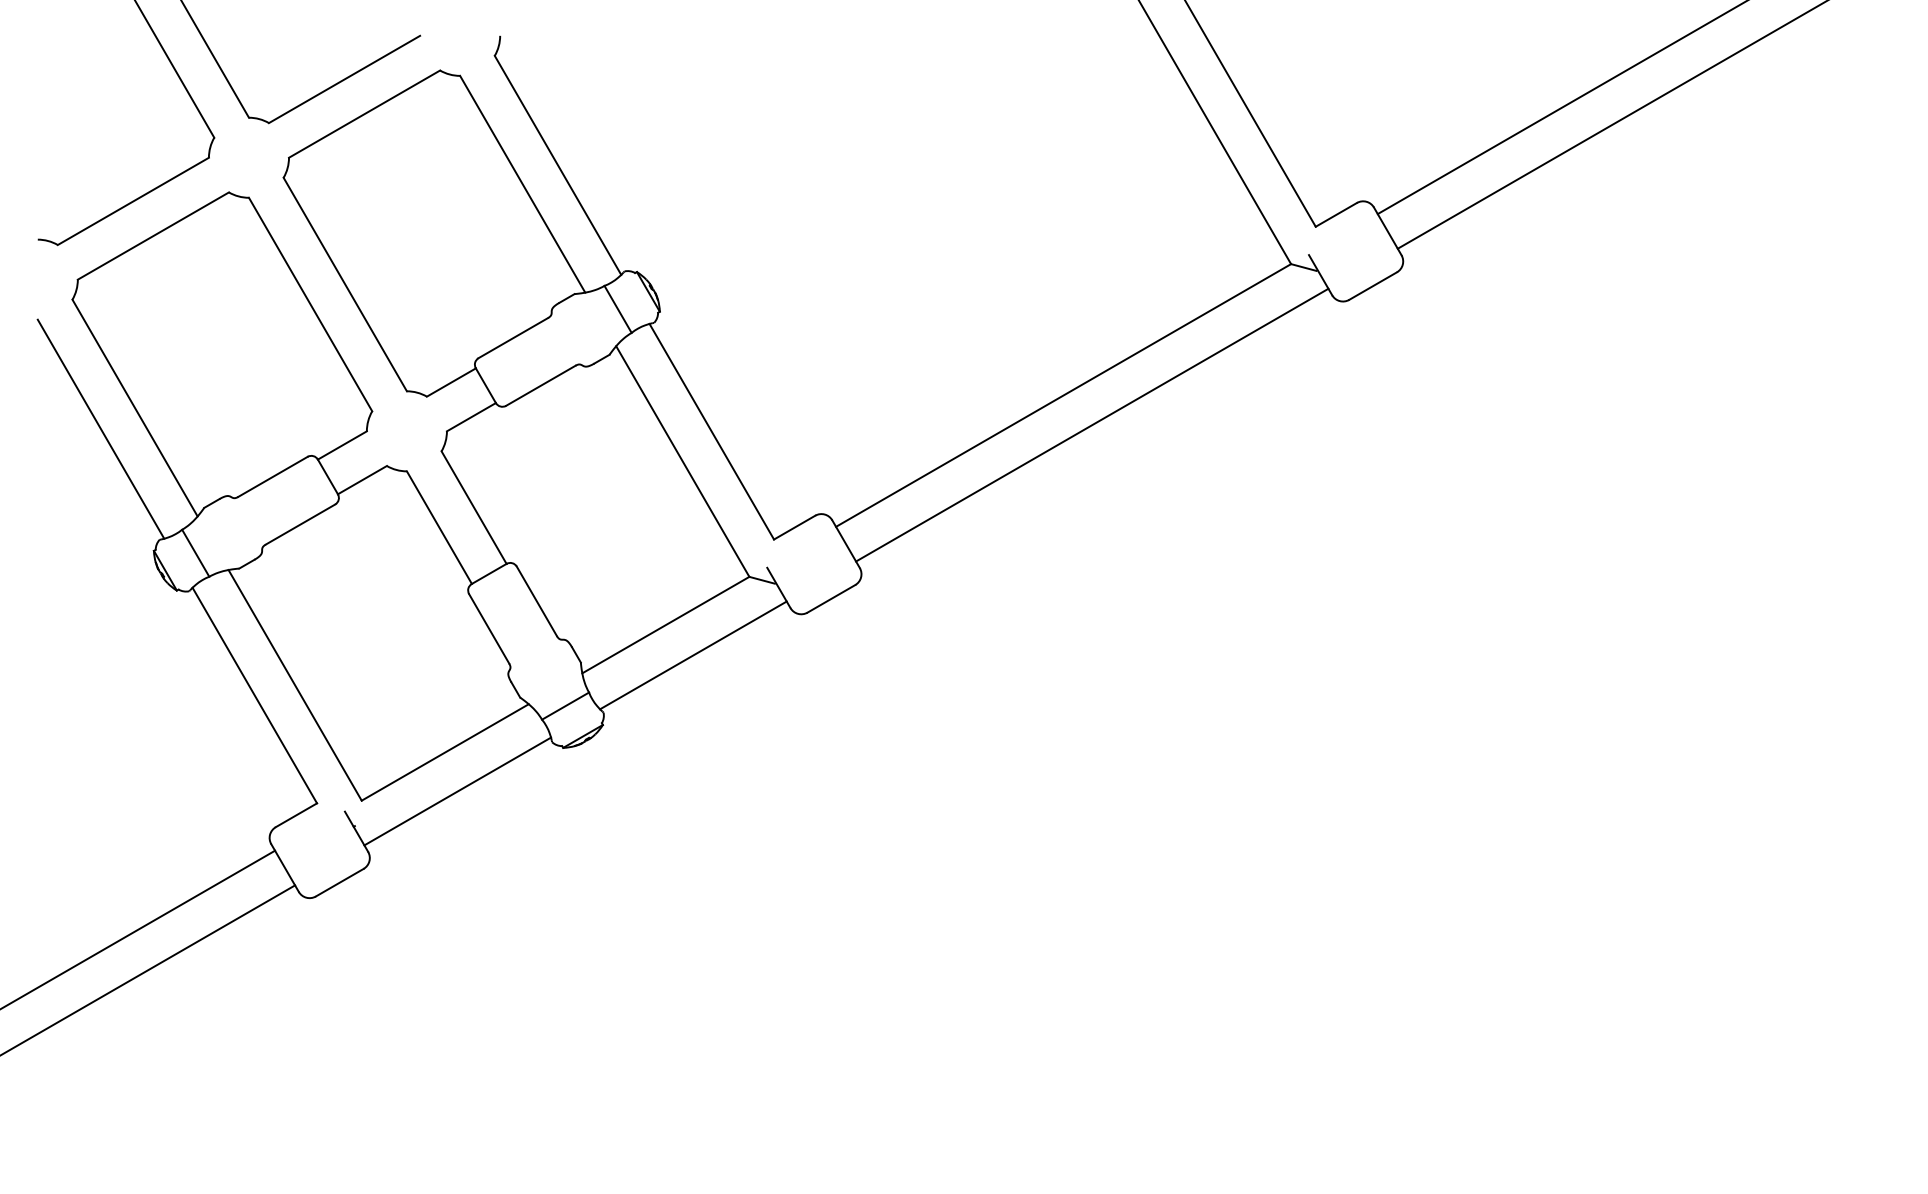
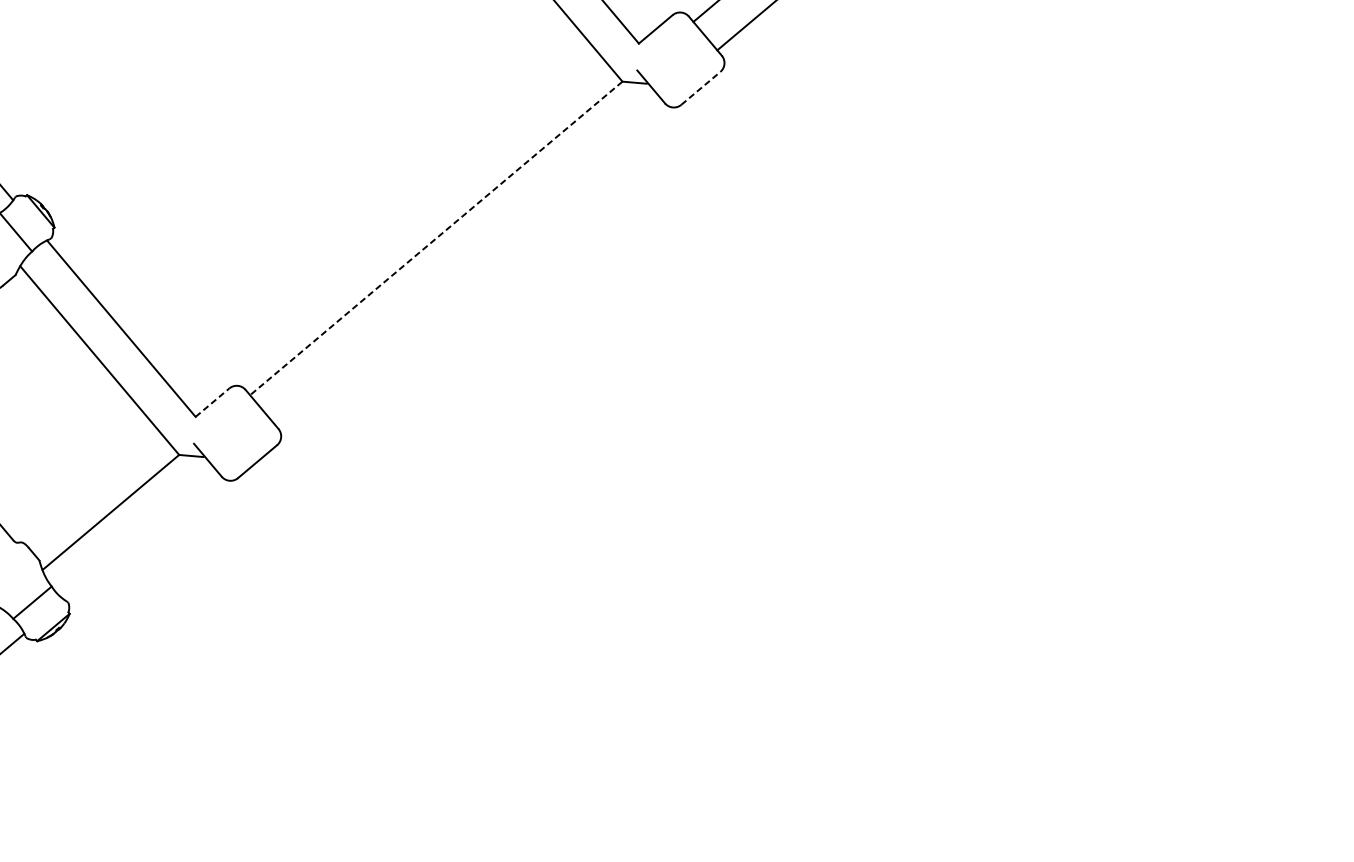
line: (1373, 286) -> (701, 88), solid -> dashed
line: (1063, 395) -> (436, 238), solid -> dashed
line: (1092, 424) -> (467, 260), removed
line: (794, 527) -> (212, 402), solid -> dashed
line: (693, 655) -> (140, 535), removed

